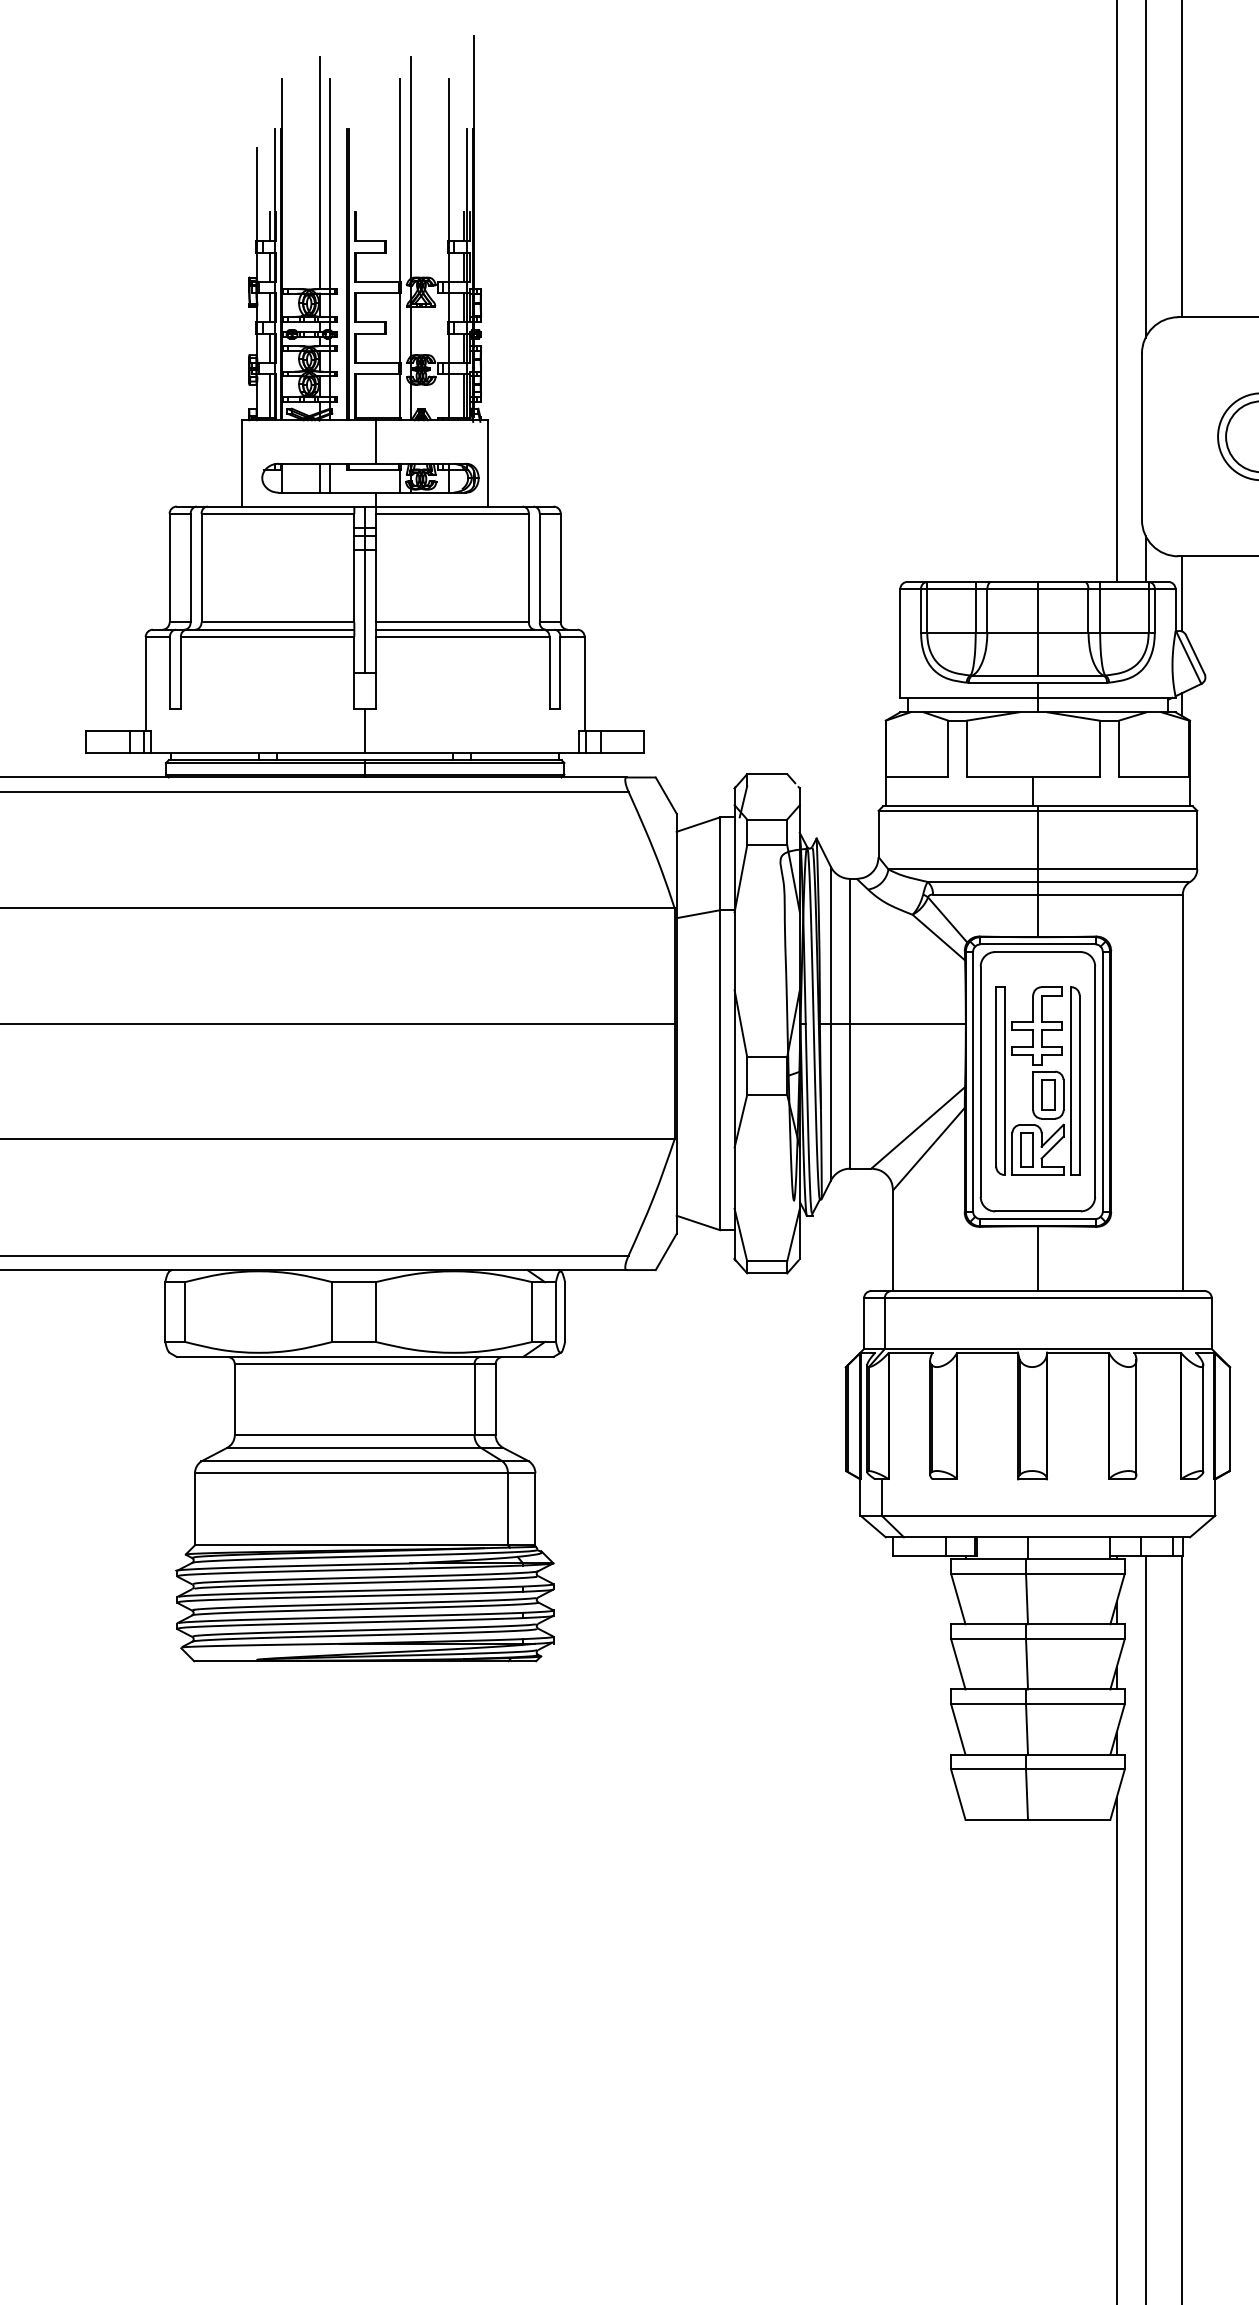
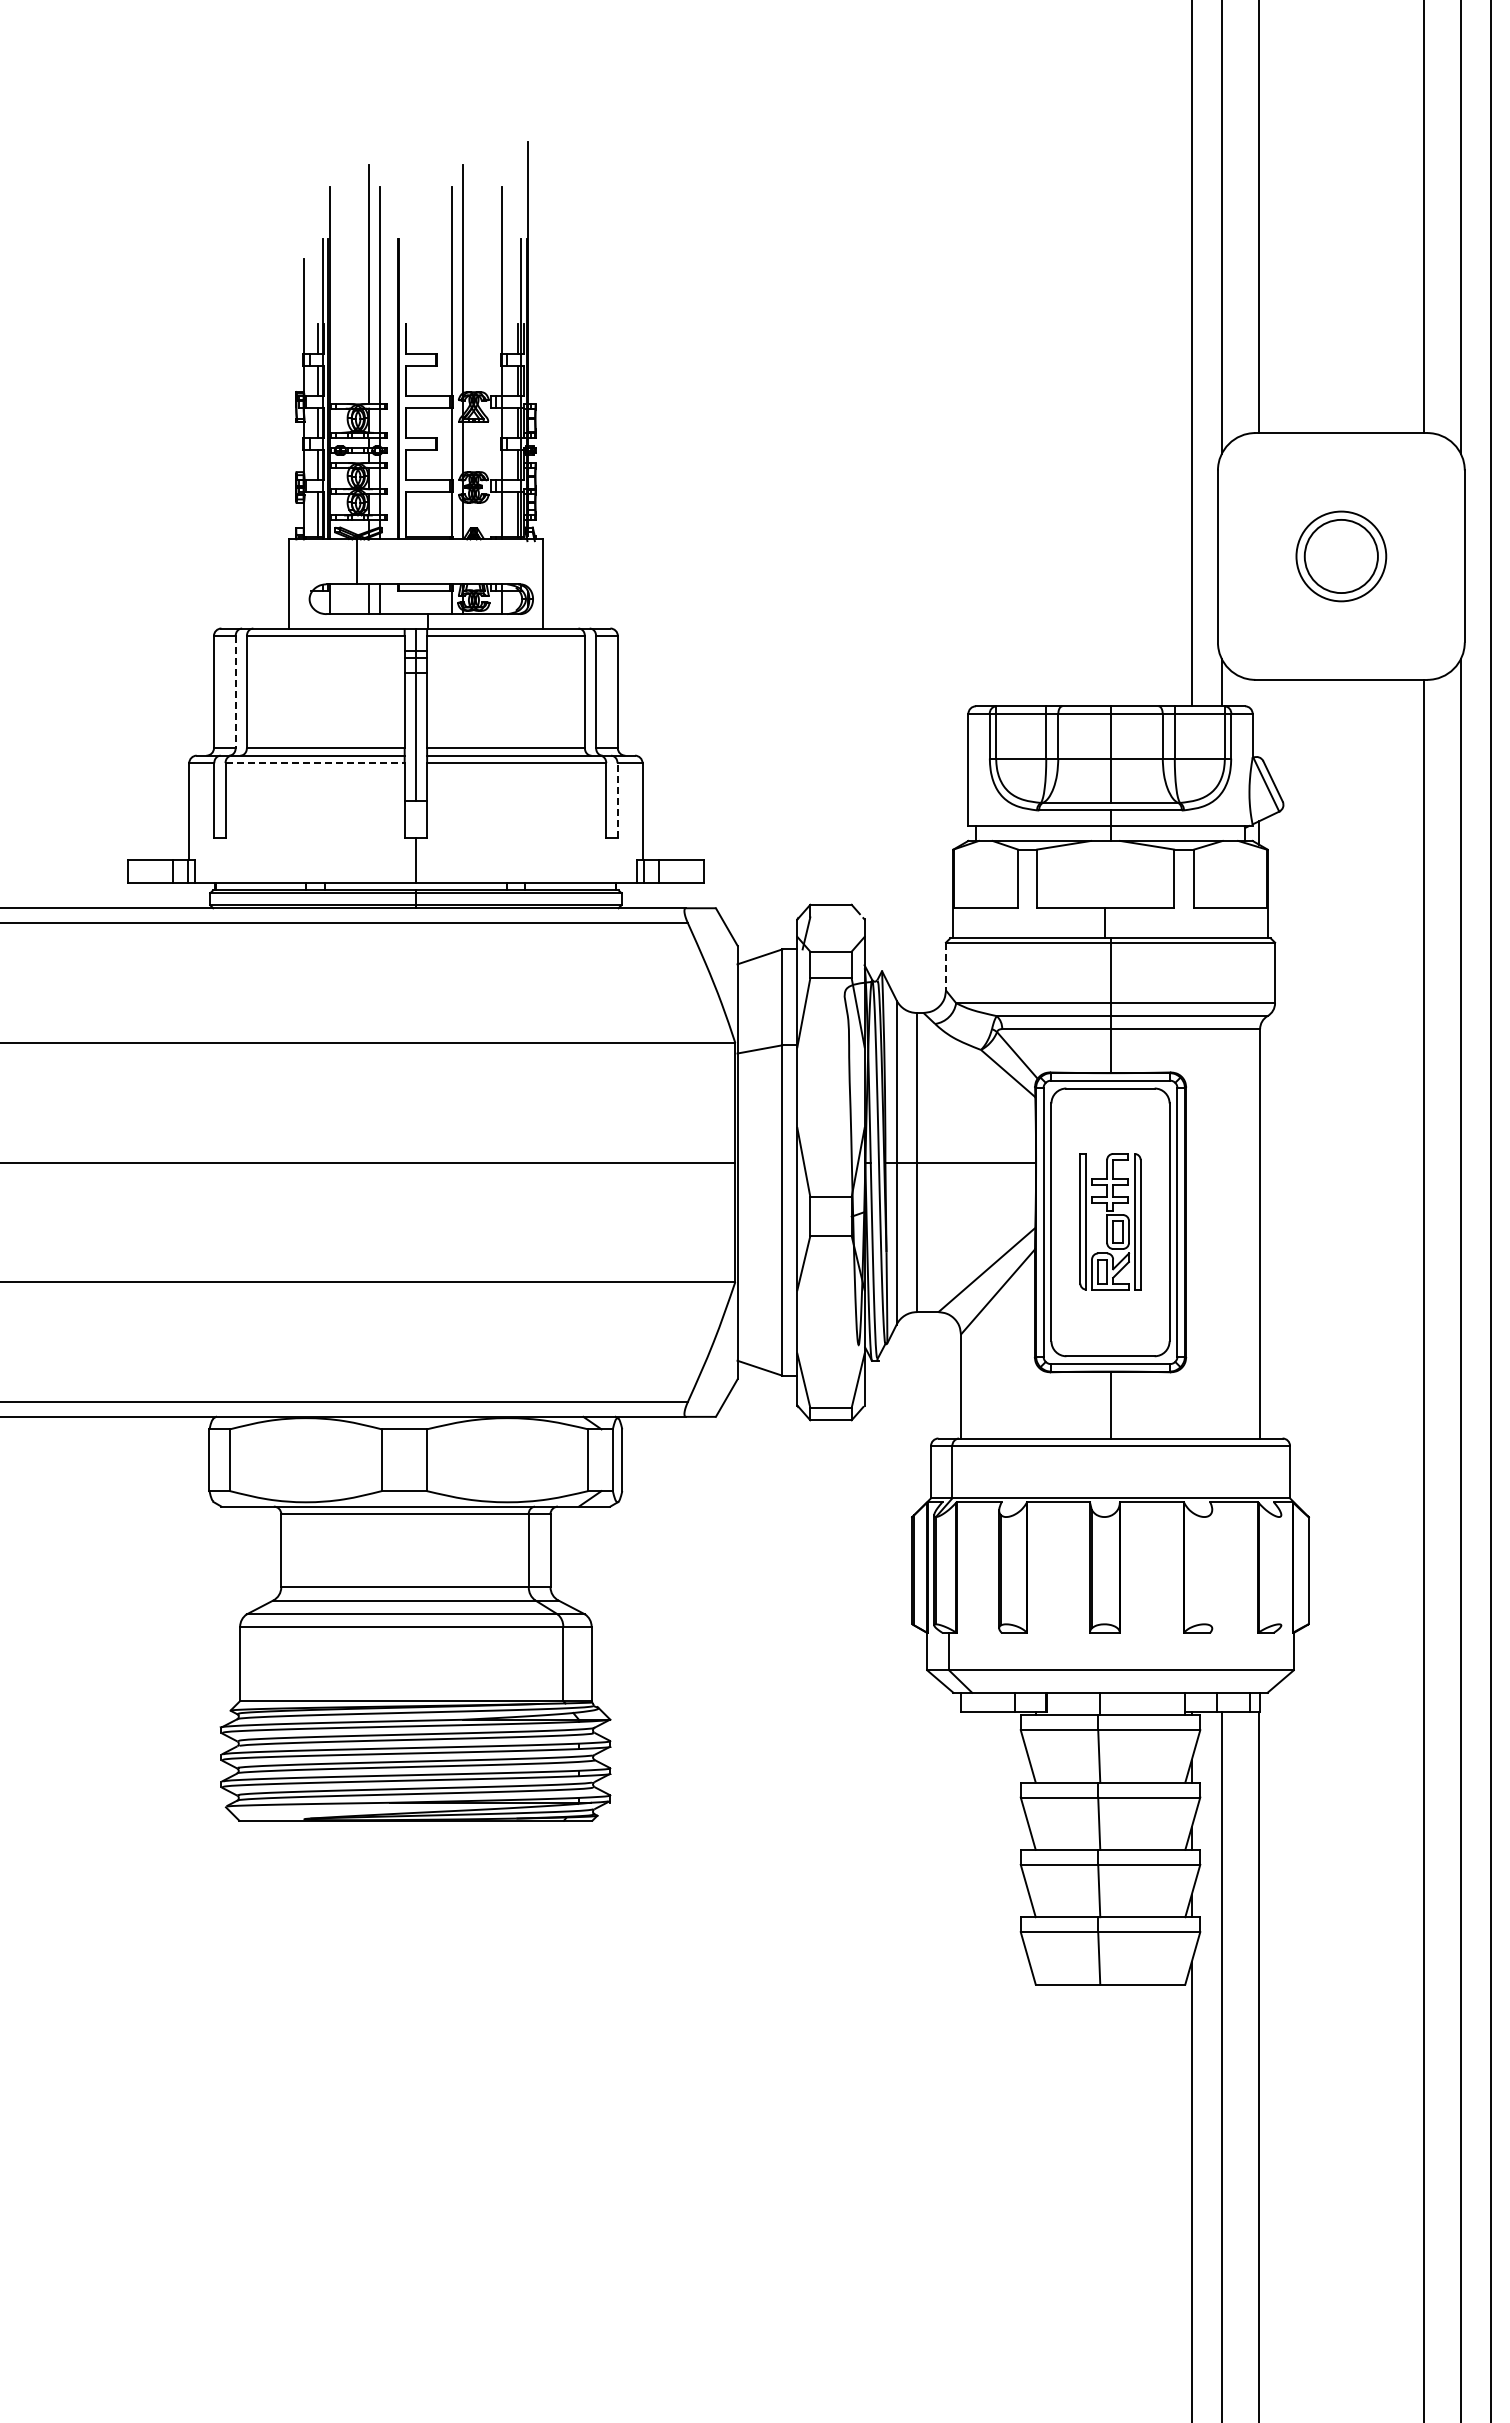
line: (376, 441) -> (356, 561), moved
line: (190, 568) -> (235, 692), solid -> dashed
line: (1182, 593) -> (1259, 718), removed
line: (267, 637) -> (315, 763), solid -> dashed
line: (560, 673) -> (617, 800), solid -> dashed
line: (878, 833) -> (945, 966), solid -> dashed
part: (1037, 1080) -> (1110, 1221), size x0.7
line: (1136, 1416) -> (1212, 1568), removed
line: (1203, 1417) -> (1281, 1569), removed

